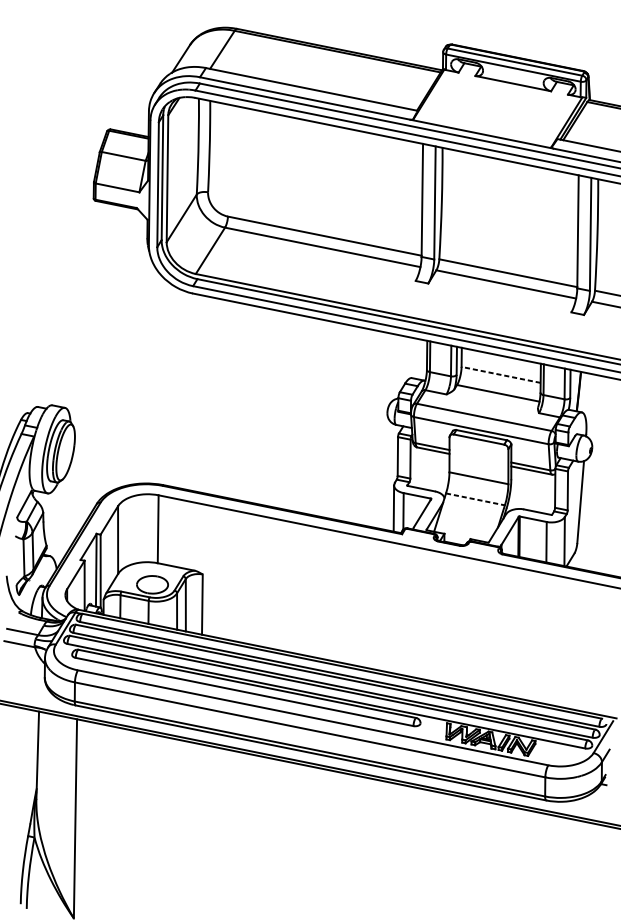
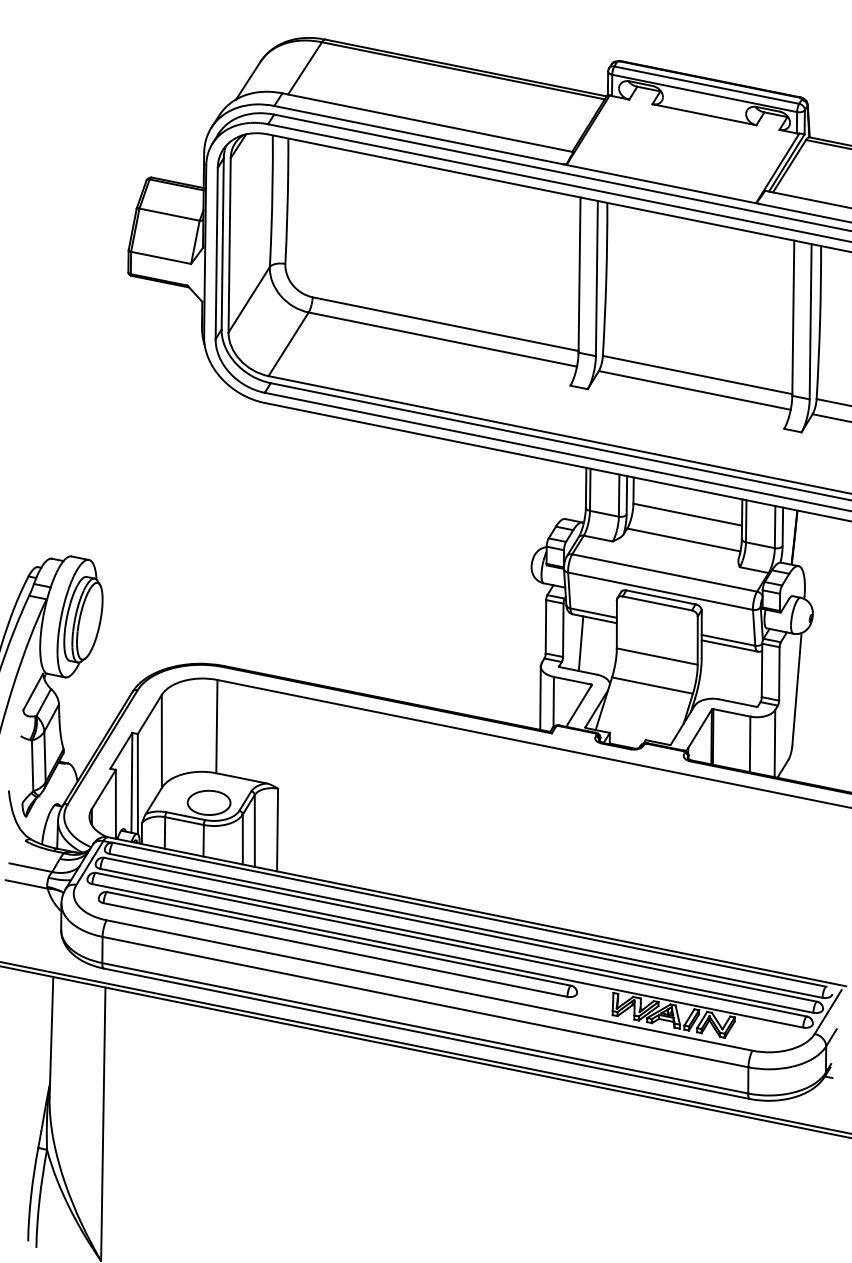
line: (500, 374) -> (687, 514), dashed -> solid
line: (423, 468) -> (580, 643), added
line: (476, 499) -> (653, 685), dashed -> solid

